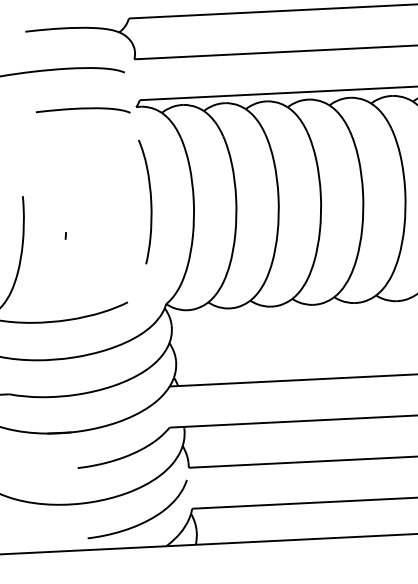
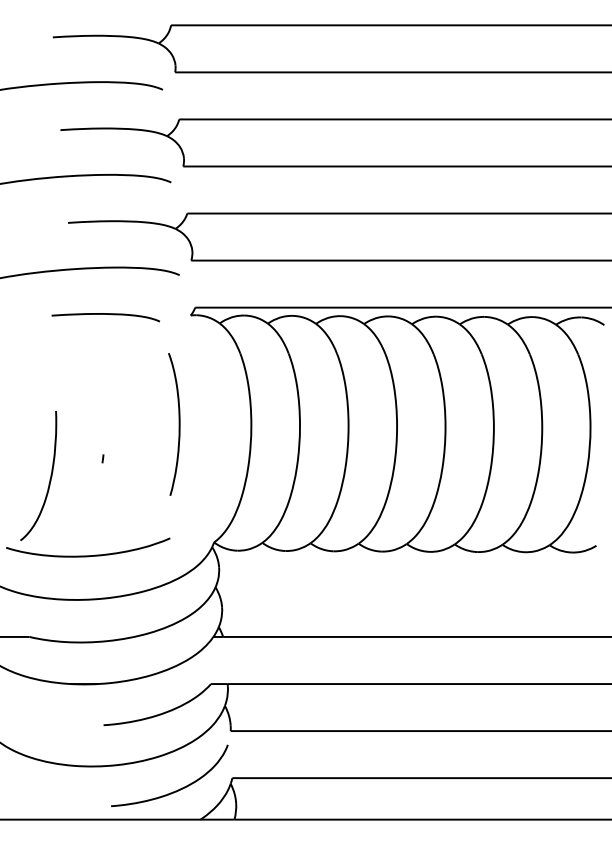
curve: (82, 108) -> (105, 314), moved
curve: (150, 201) -> (178, 424), moved

